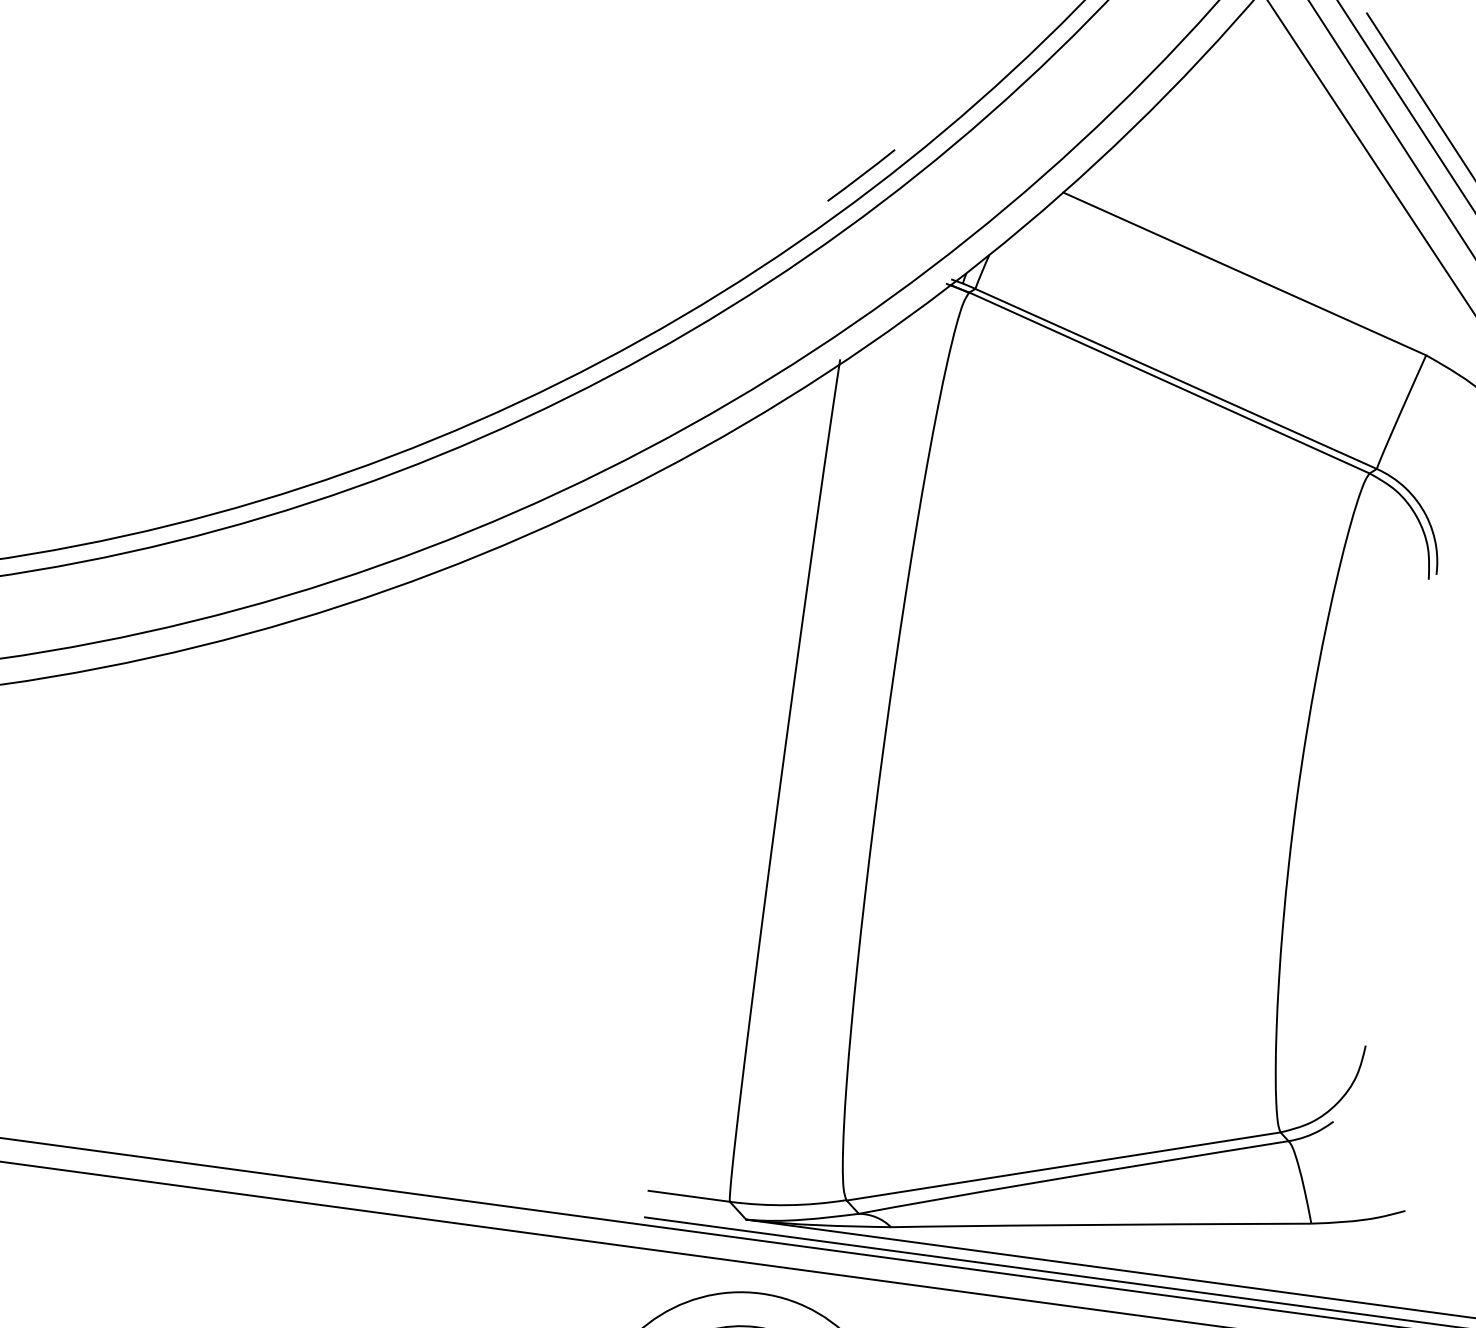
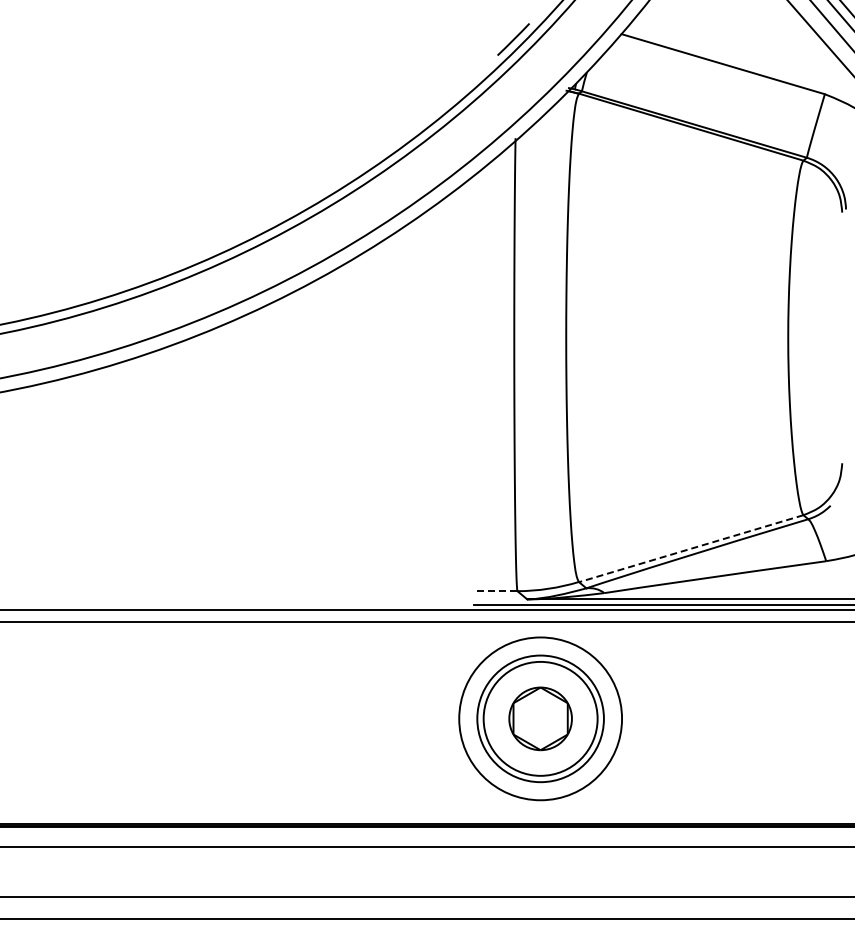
line: (1062, 1165) -> (690, 548), solid -> dashed
line: (689, 1196) -> (495, 591), solid -> dashed

